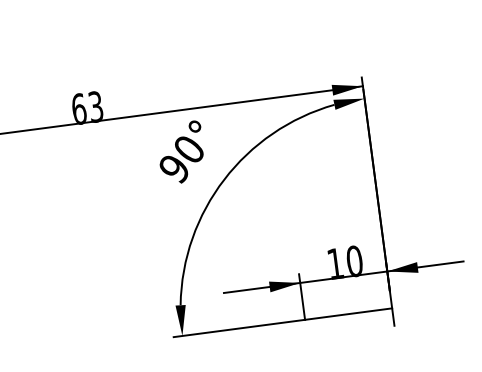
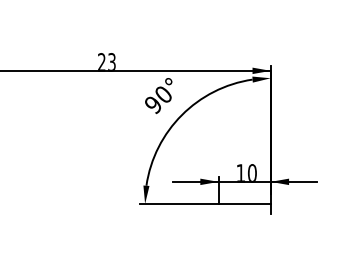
text: (78, 107) -> (101, 61), 63 -> 23

